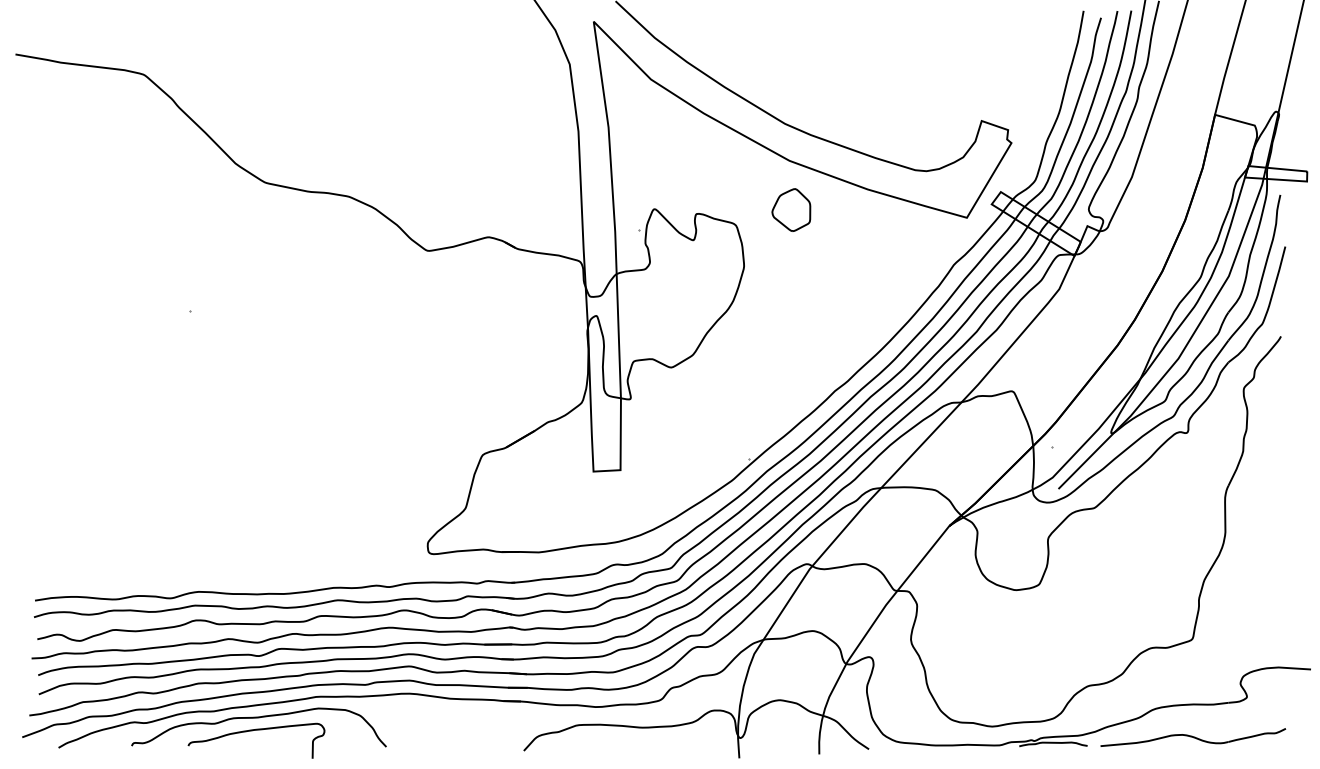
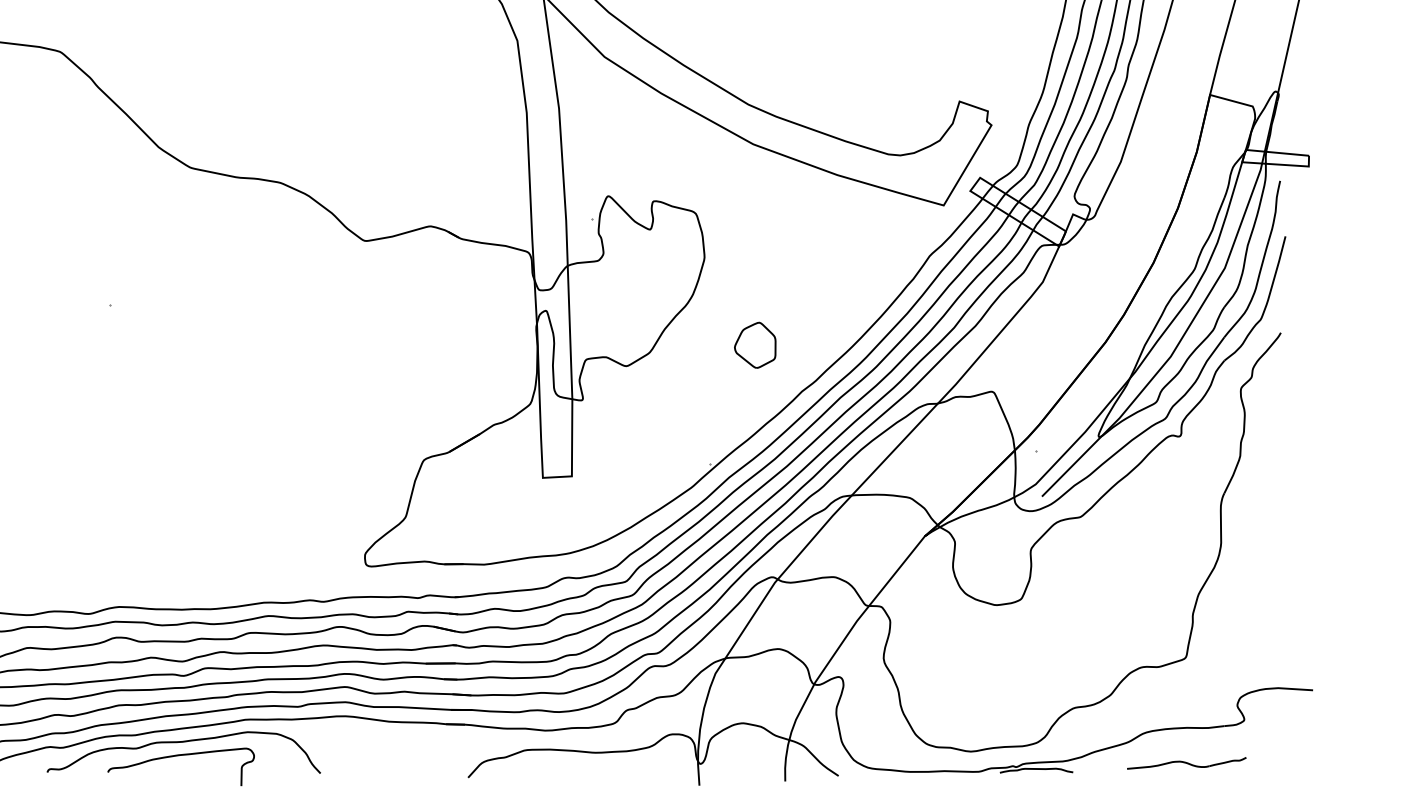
part: (791, 209) -> (755, 344), moved
part: (1193, 737) -> (1186, 763), size x0.6

